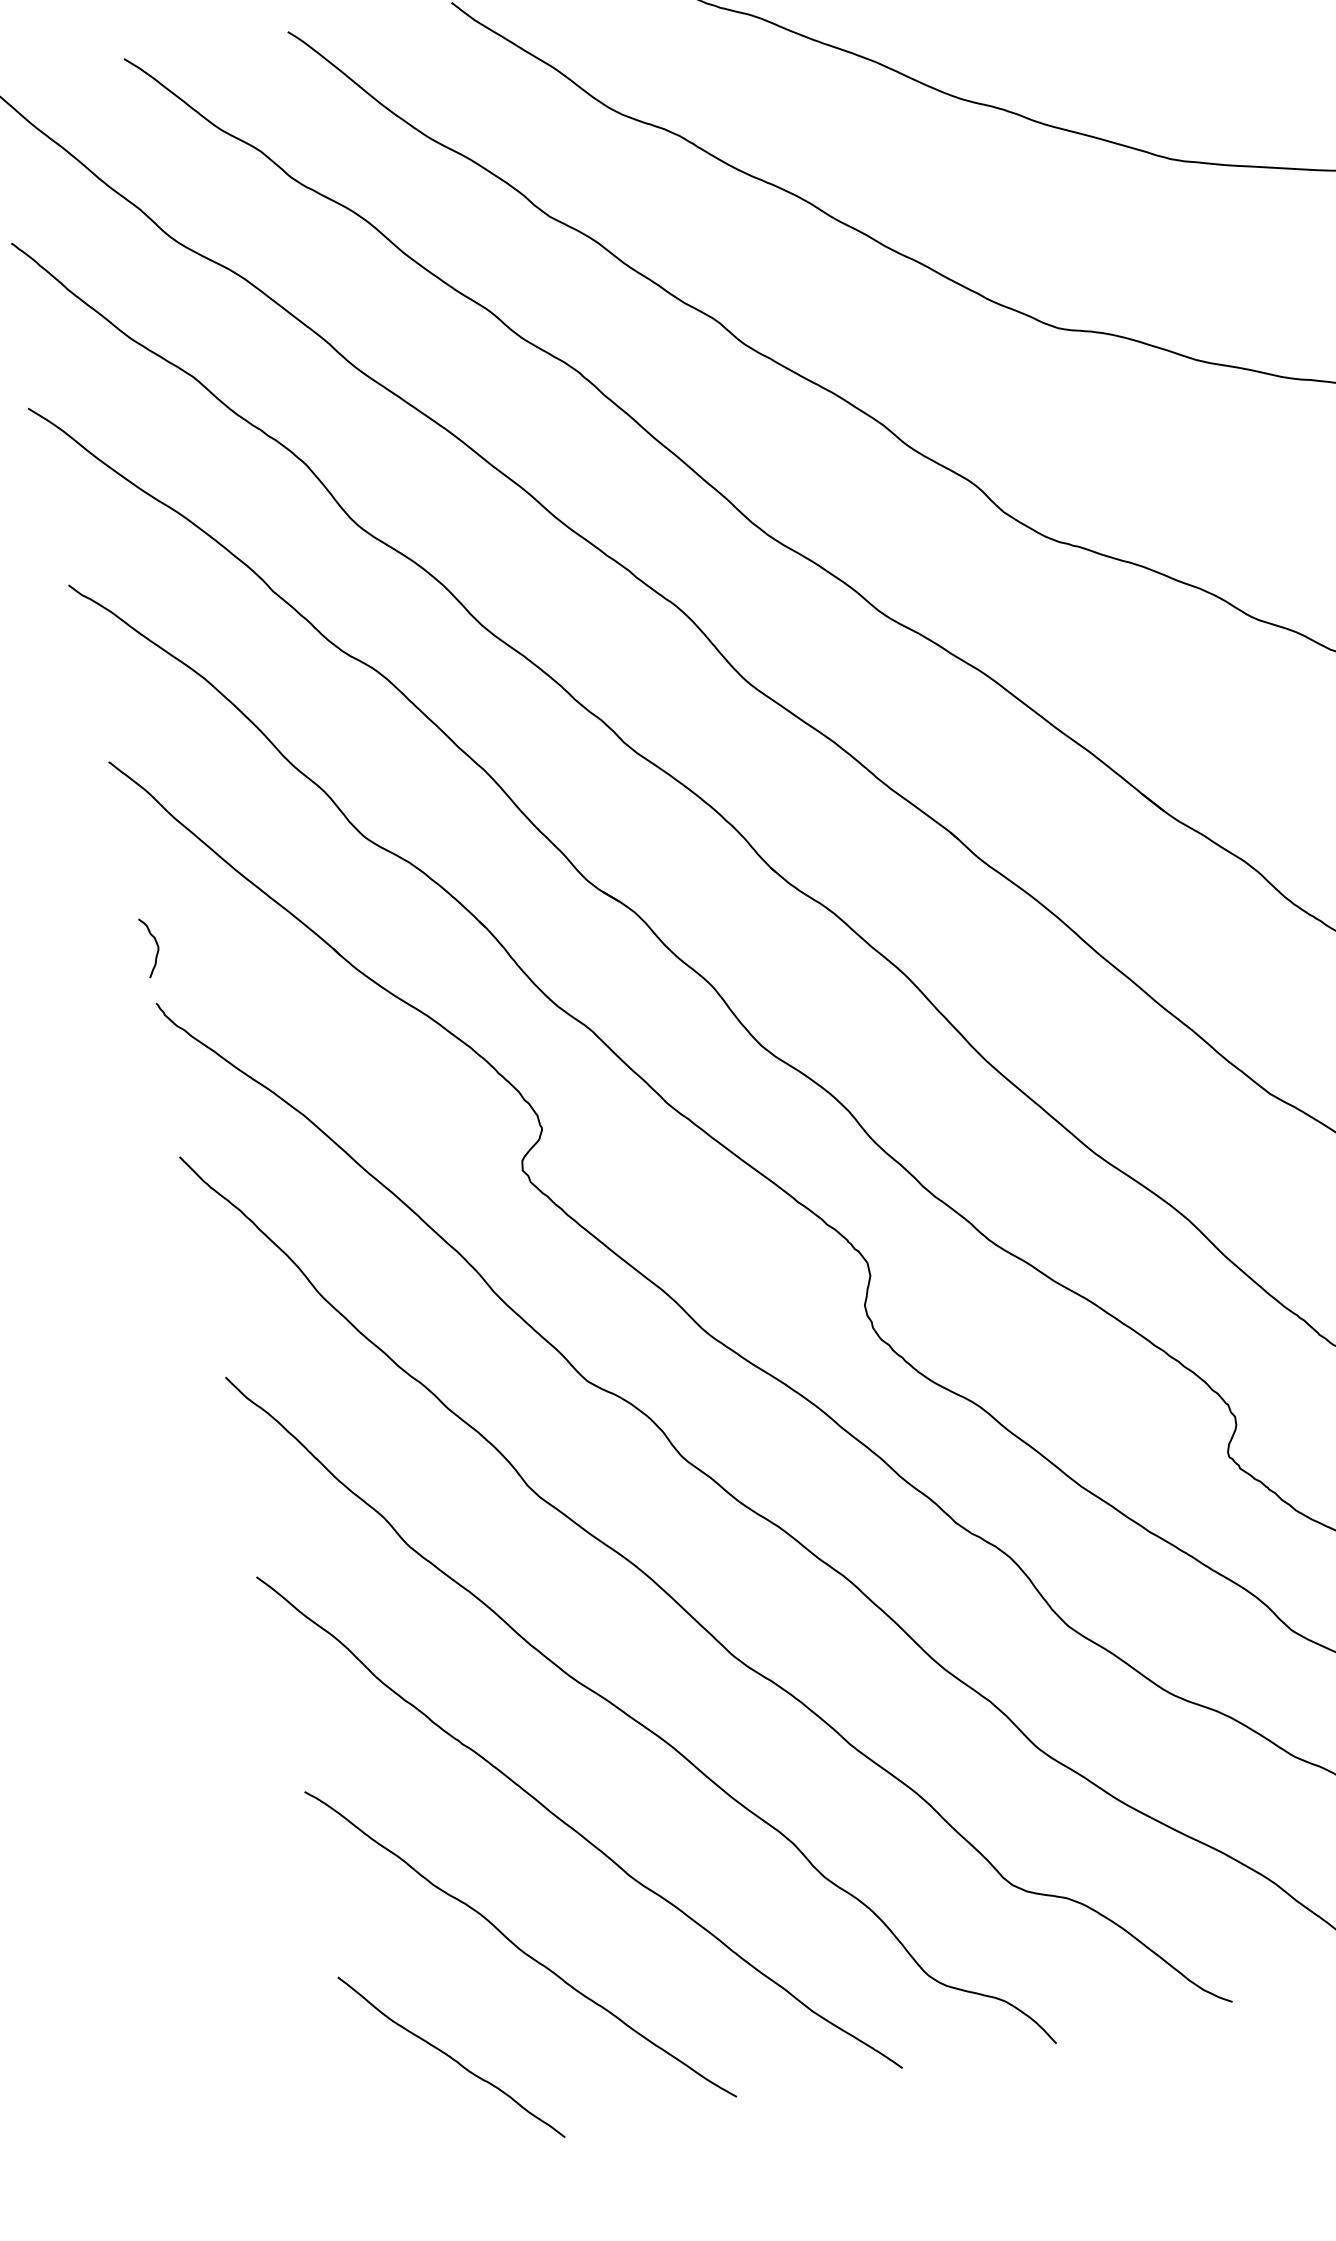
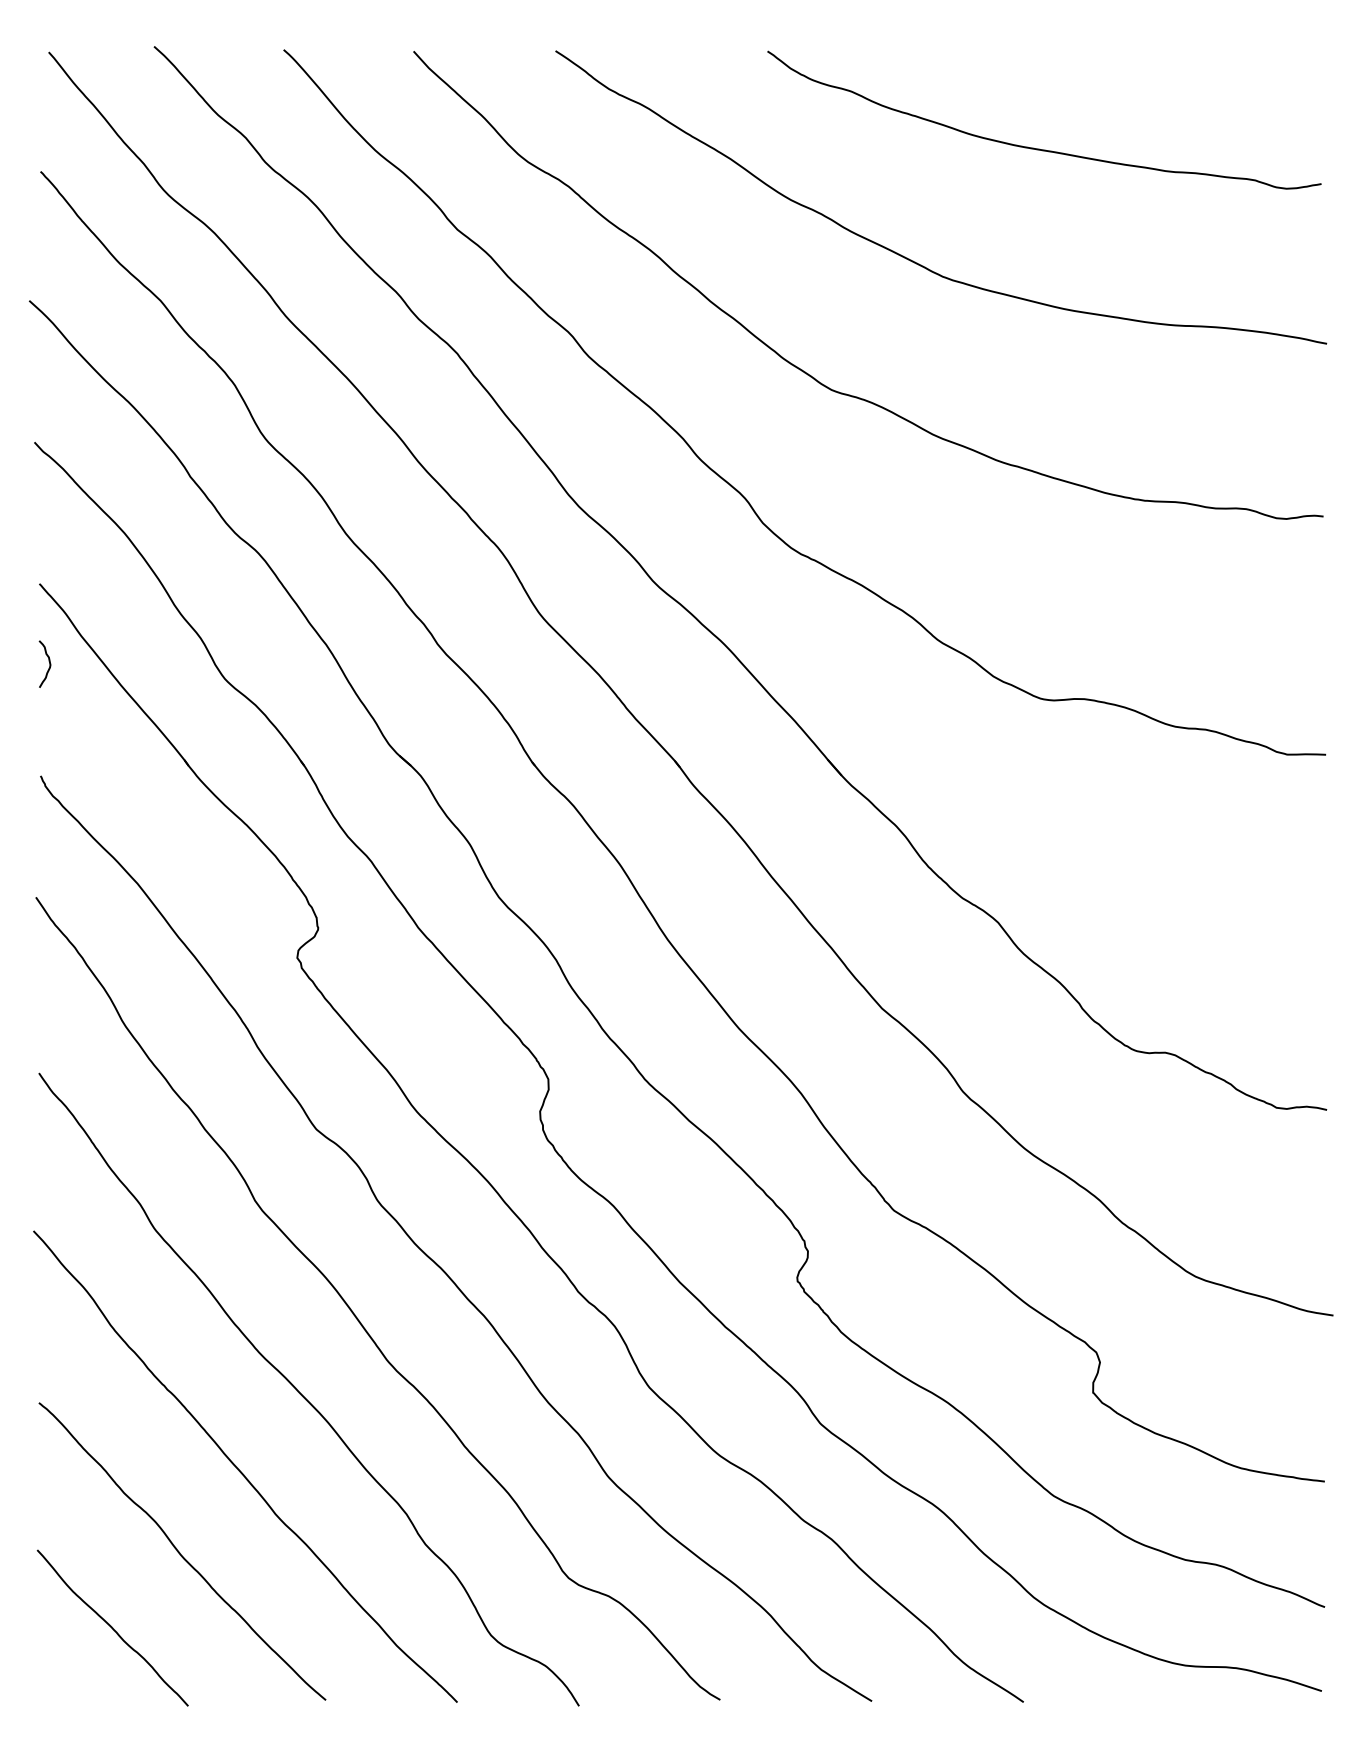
curve: (155, 942) -> (48, 661), moved

